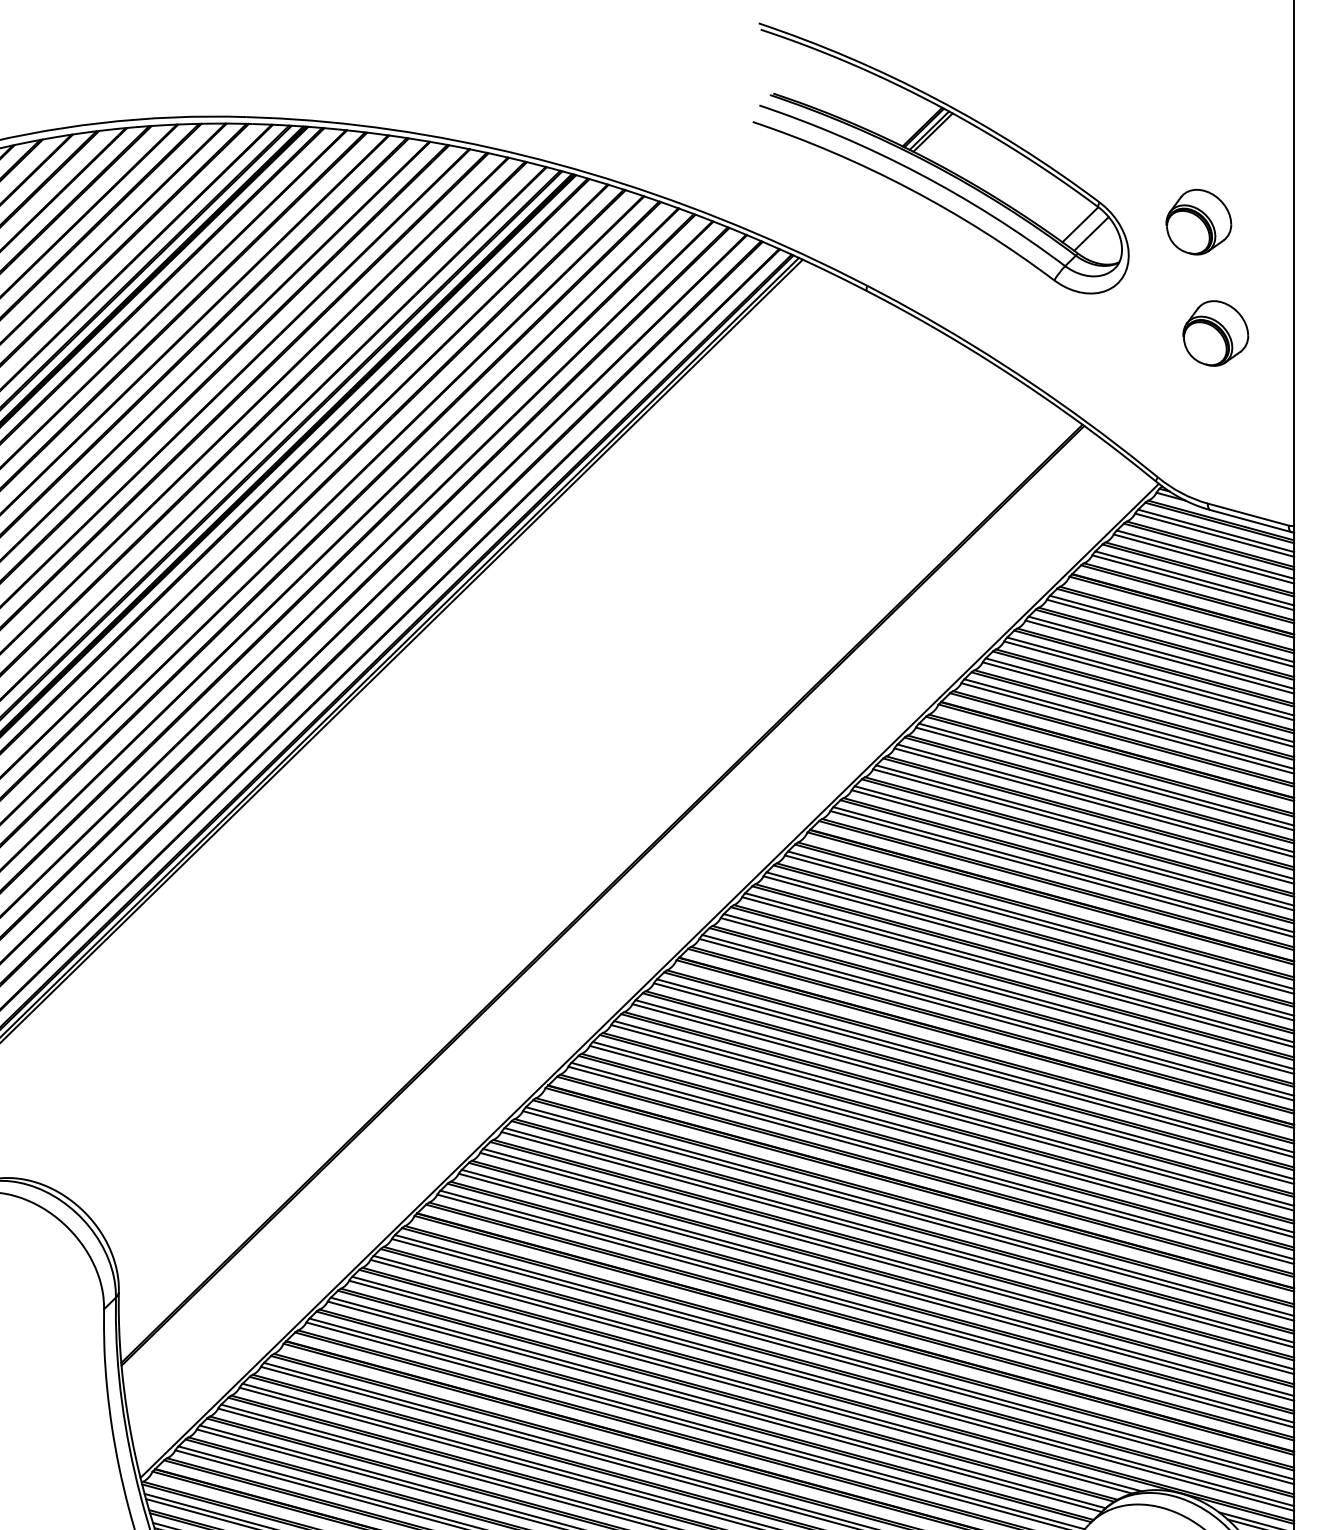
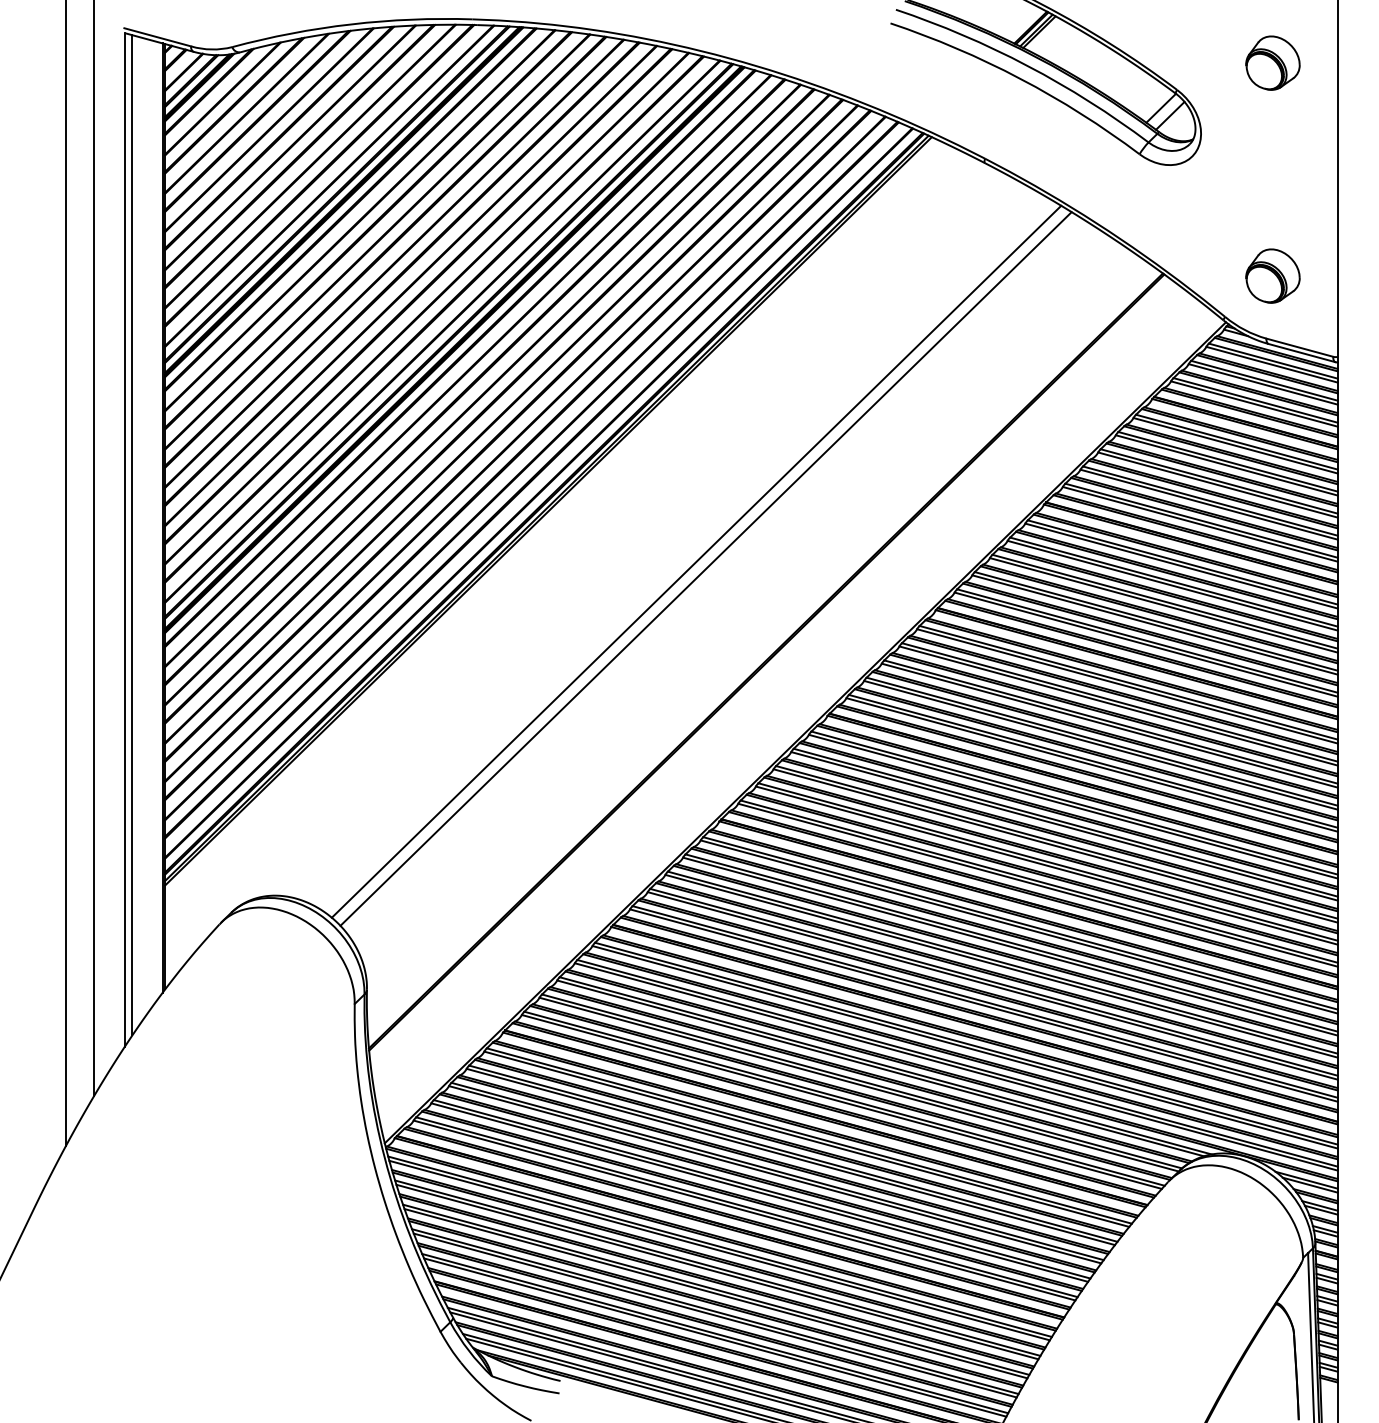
part: (1198, 221) -> (1272, 62), moved
part: (1215, 332) -> (1272, 275), moved
line: (517, 773) -> (696, 561), added
line: (528, 781) -> (705, 568), added

